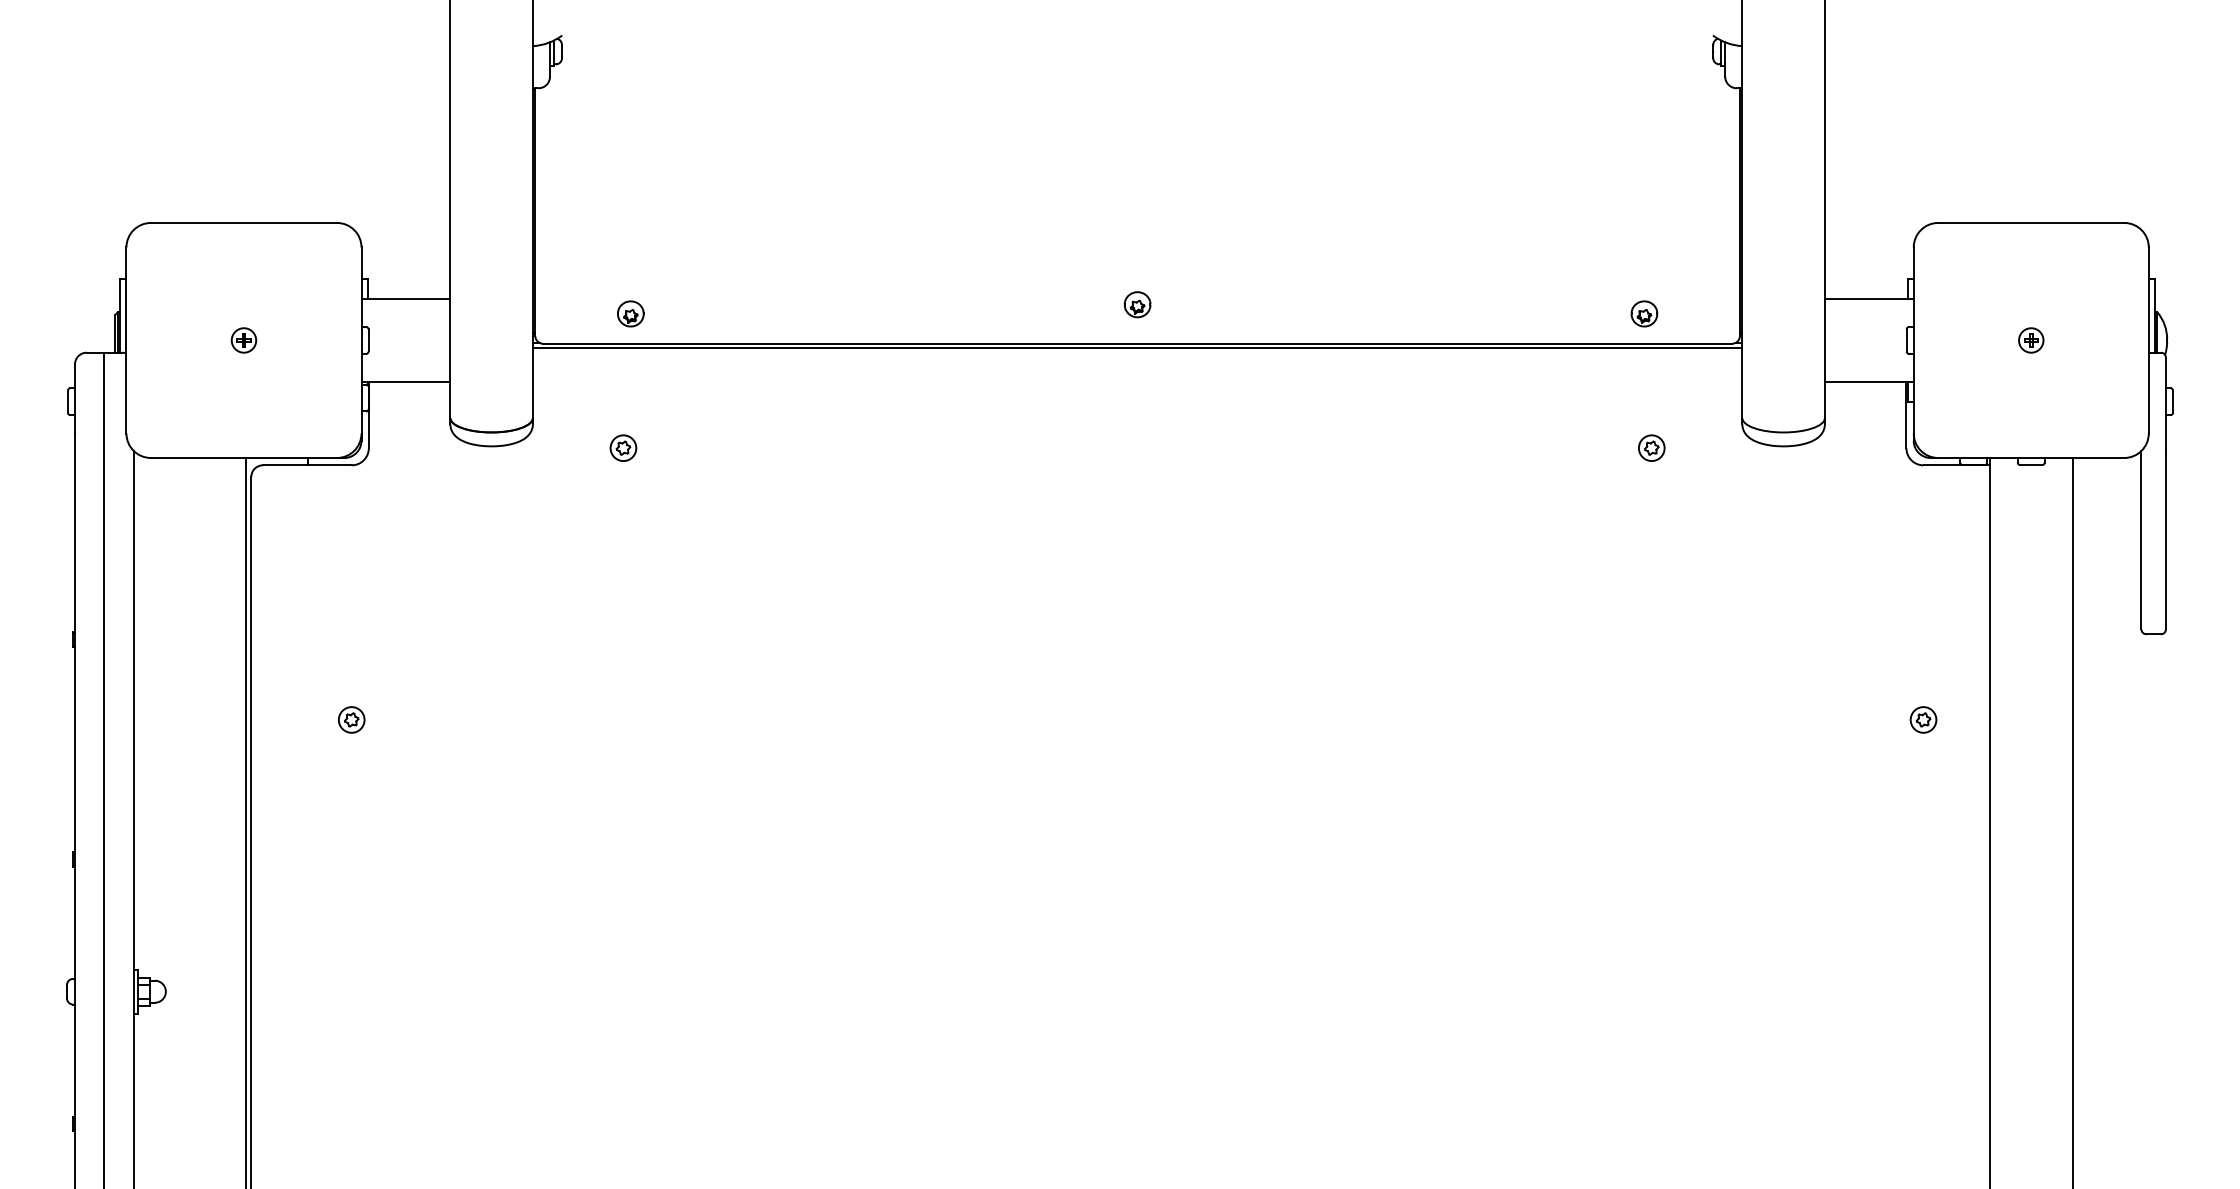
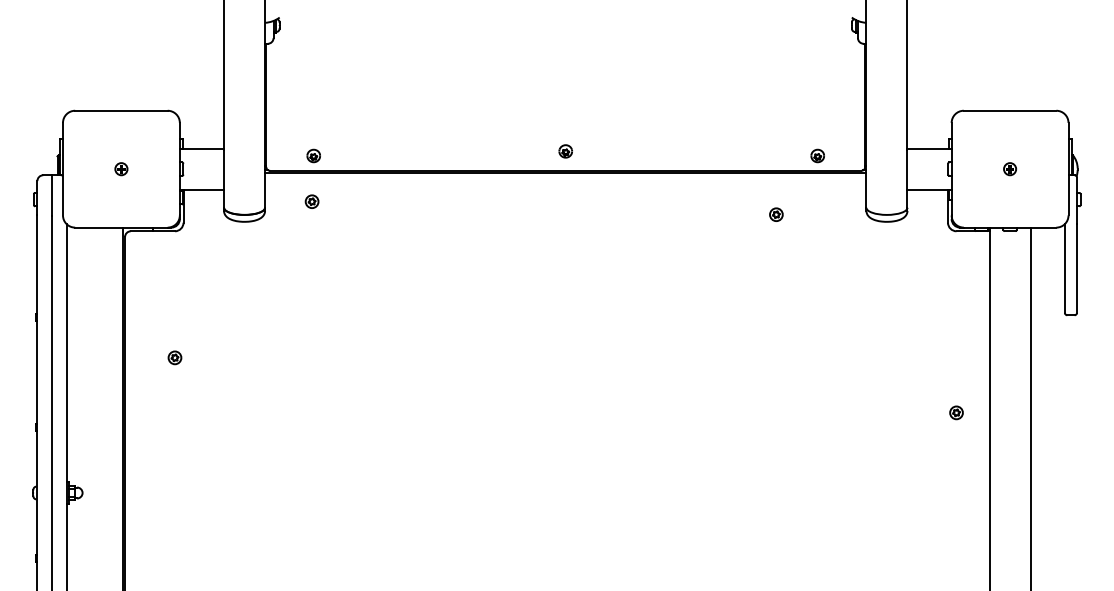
part: (622, 447) -> (311, 201), moved
part: (1651, 447) -> (776, 214), moved
part: (1923, 719) -> (956, 412), moved

